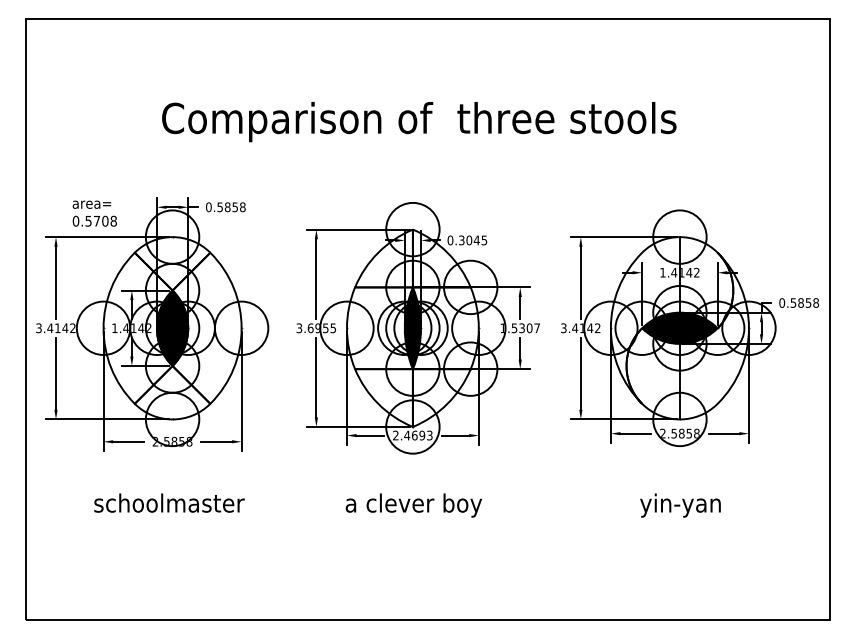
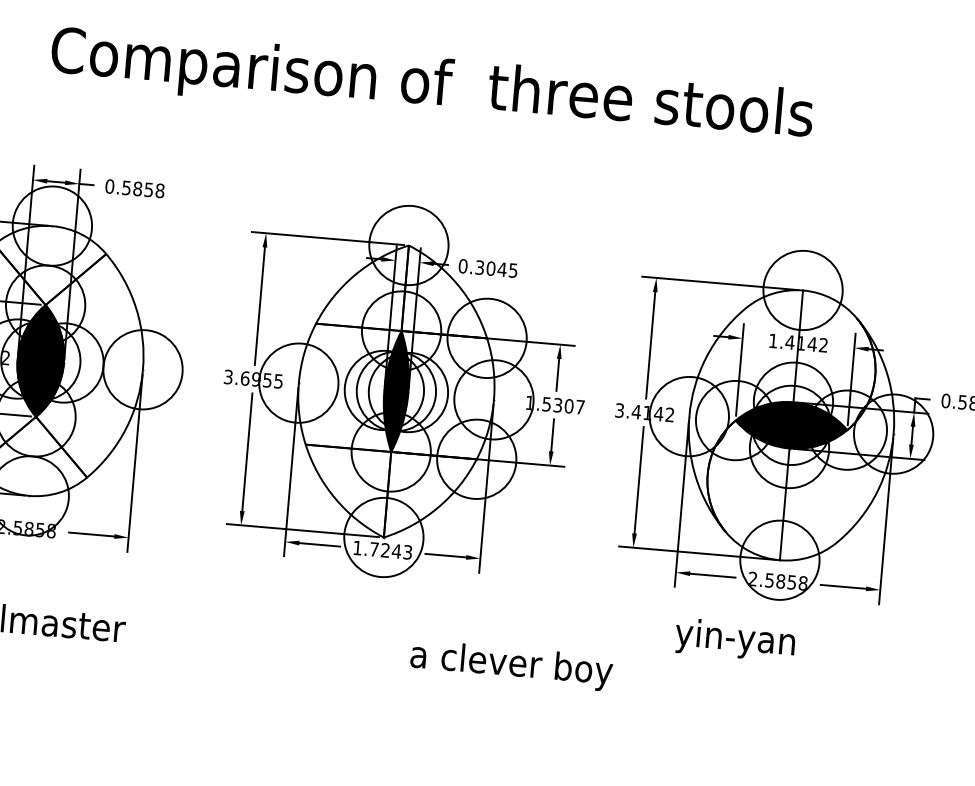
text: (409, 435) -> (377, 549), 2.4693 -> 1.7243
text: (413, 505) -> (510, 665), moved
text: (680, 505) -> (735, 639), moved

